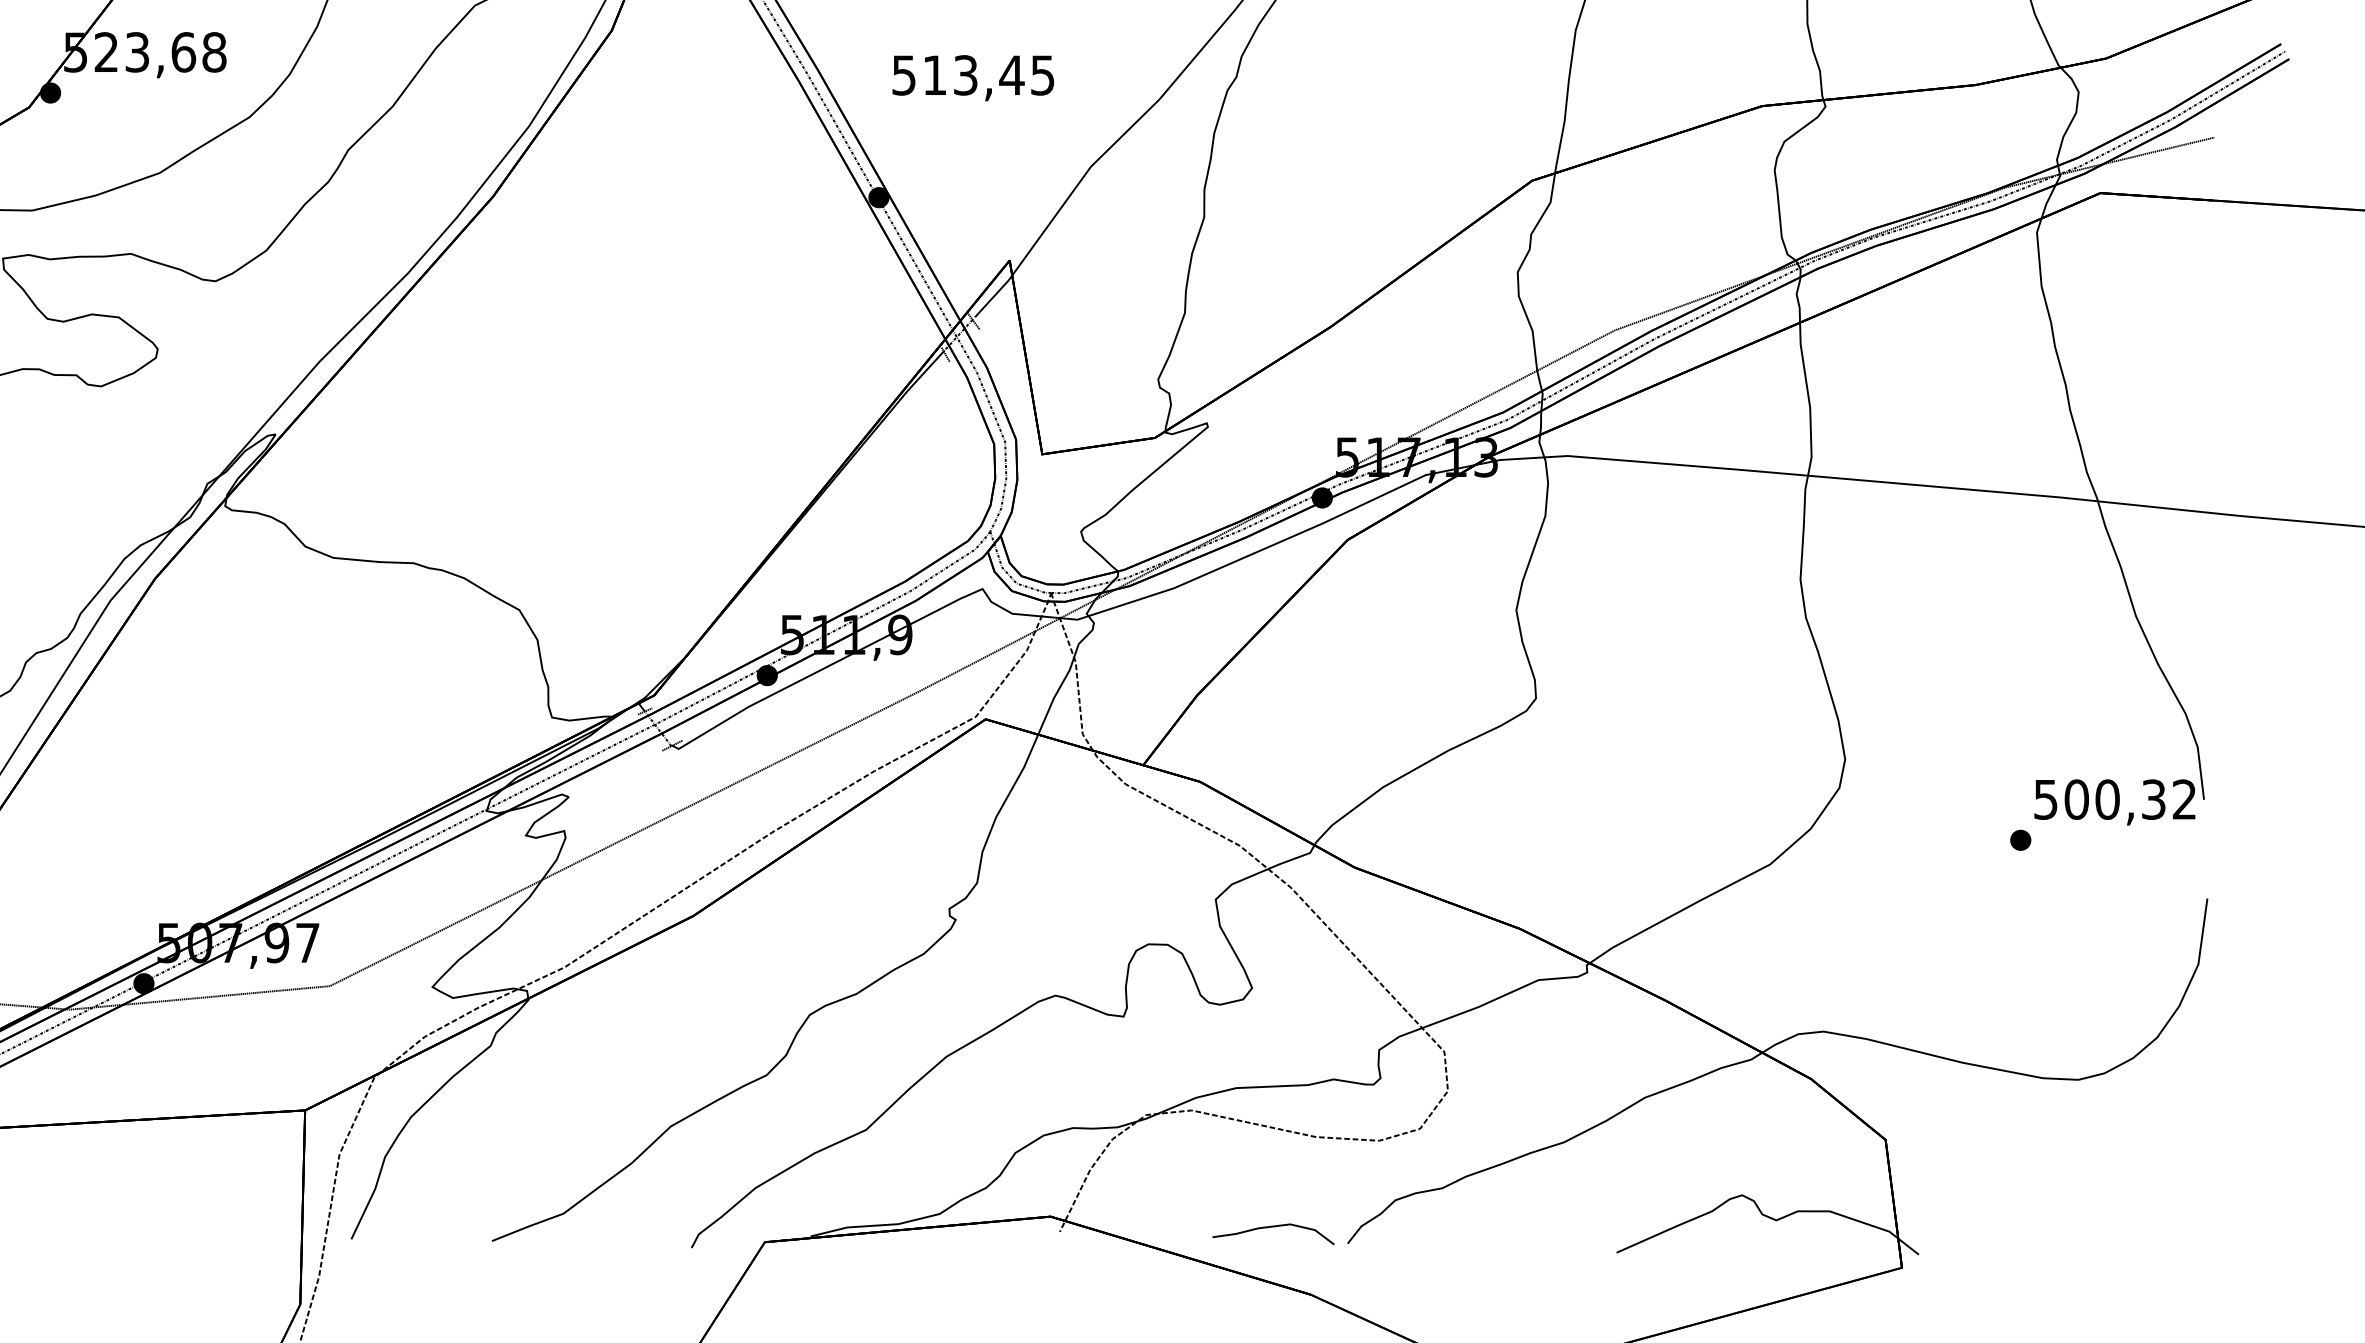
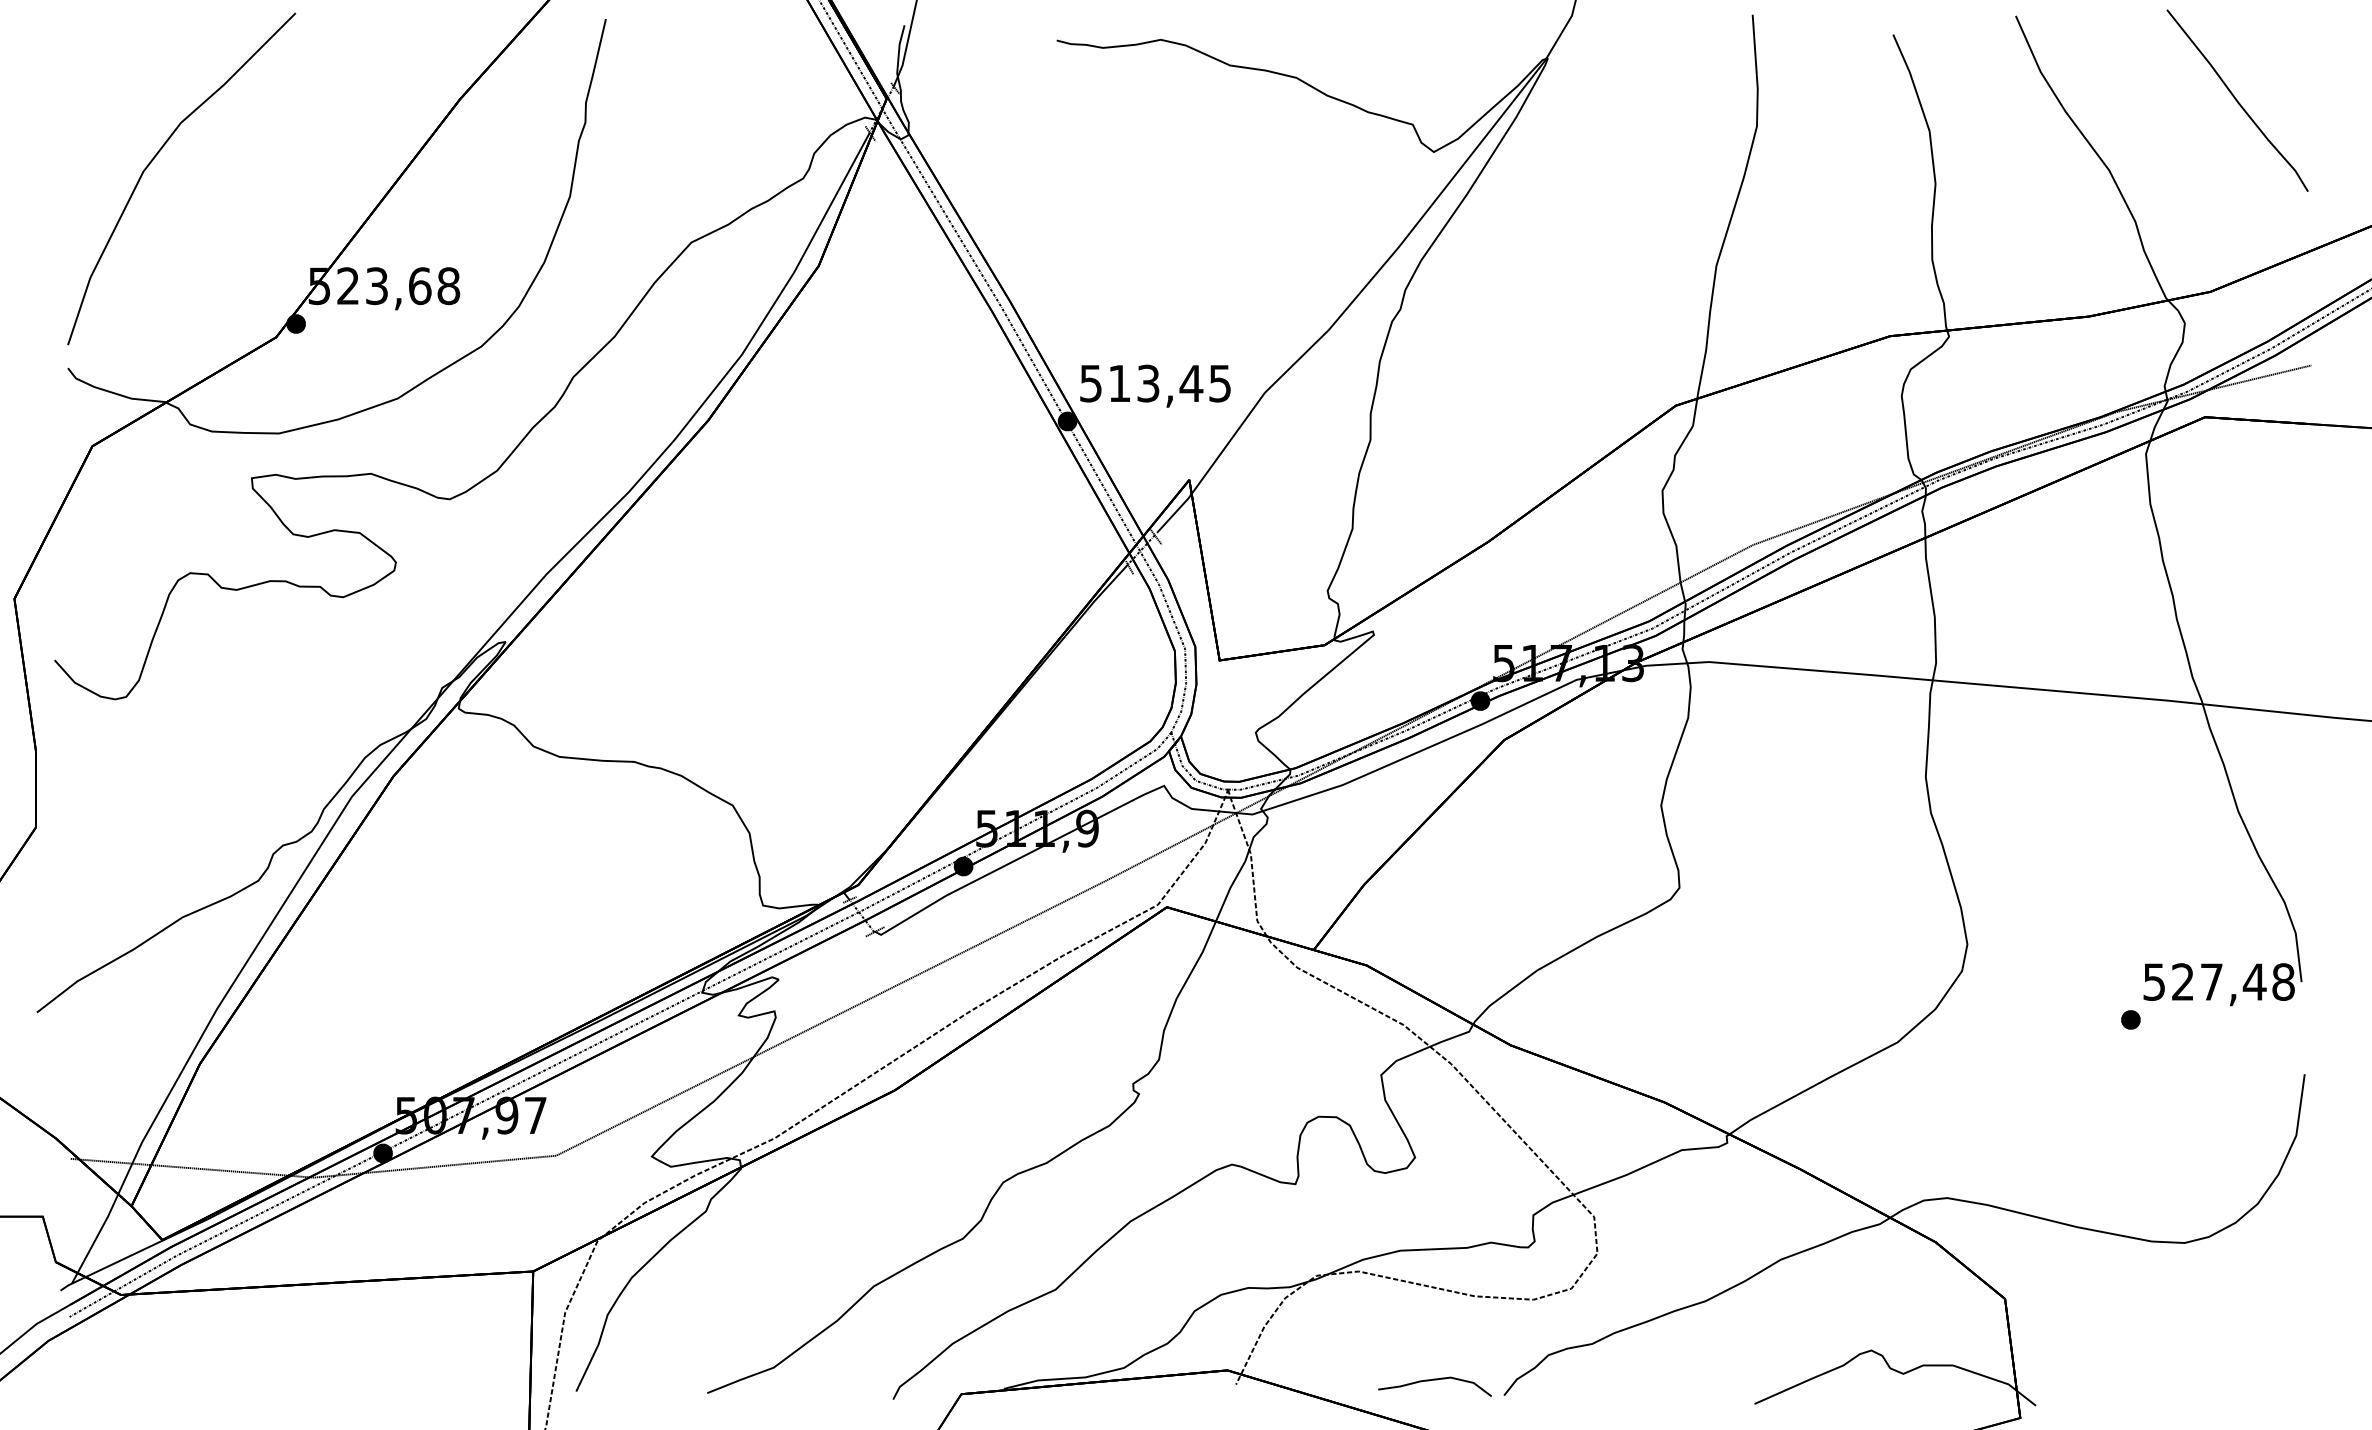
text: (973, 77) -> (1155, 385), moved
text: (2129, 799) -> (2232, 981), 500,32 -> 527,48

